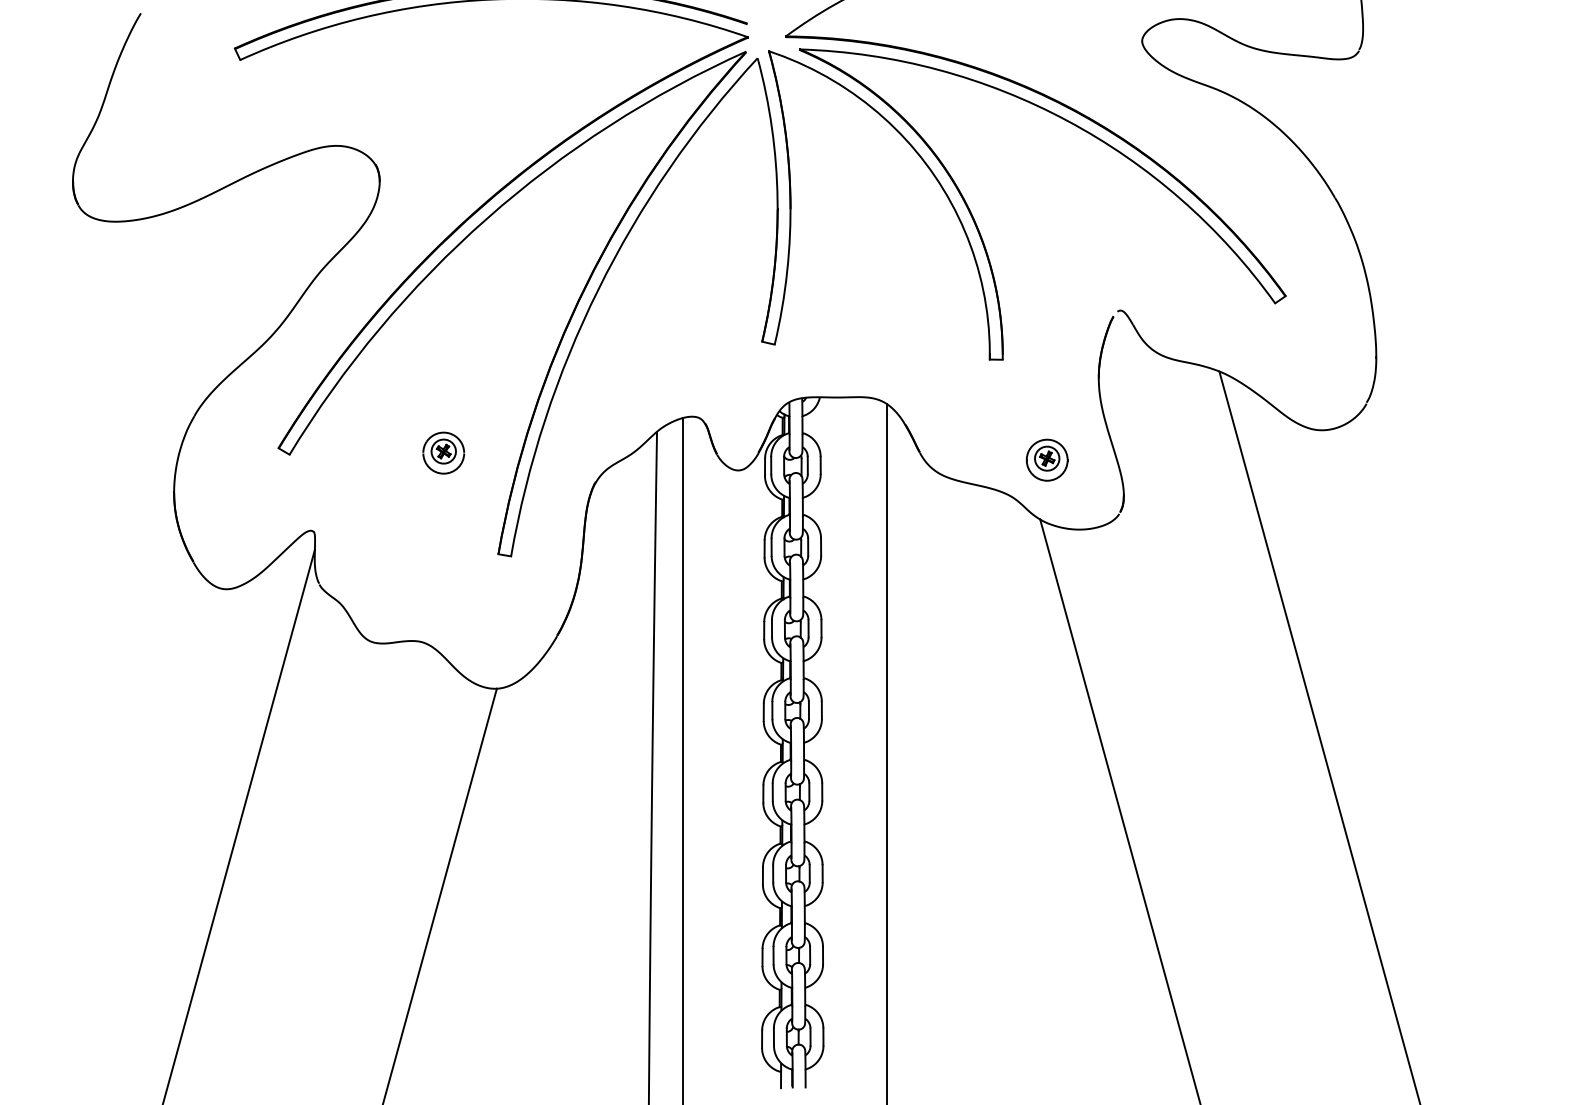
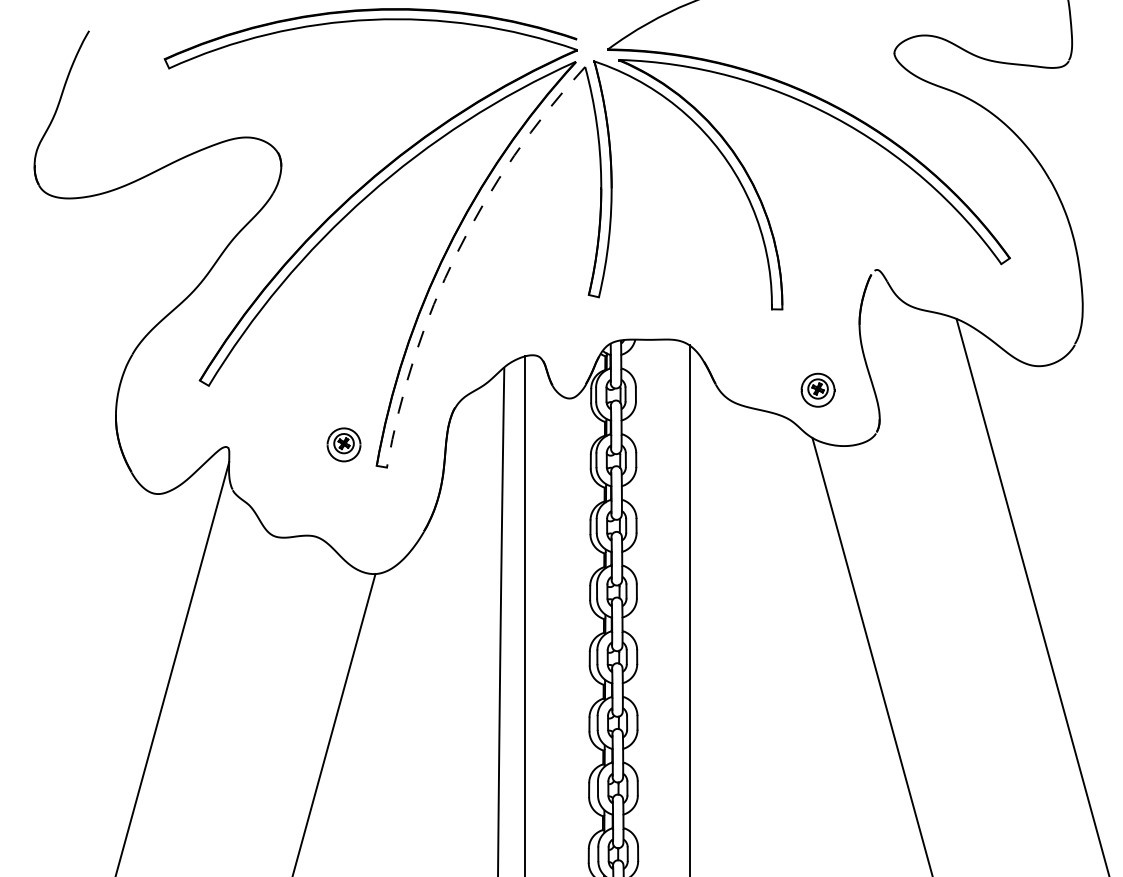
arc: (598, 289) -> (457, 252), solid -> dashed
part: (443, 452) -> (343, 444), moved

